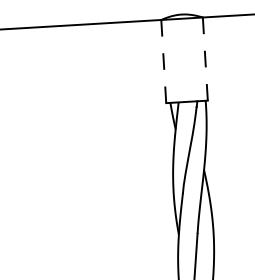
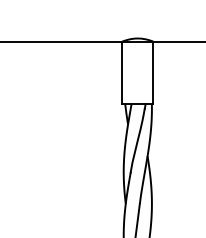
line: (205, 58) -> (153, 72), dashed -> solid
line: (164, 62) -> (122, 73), dashed -> solid

